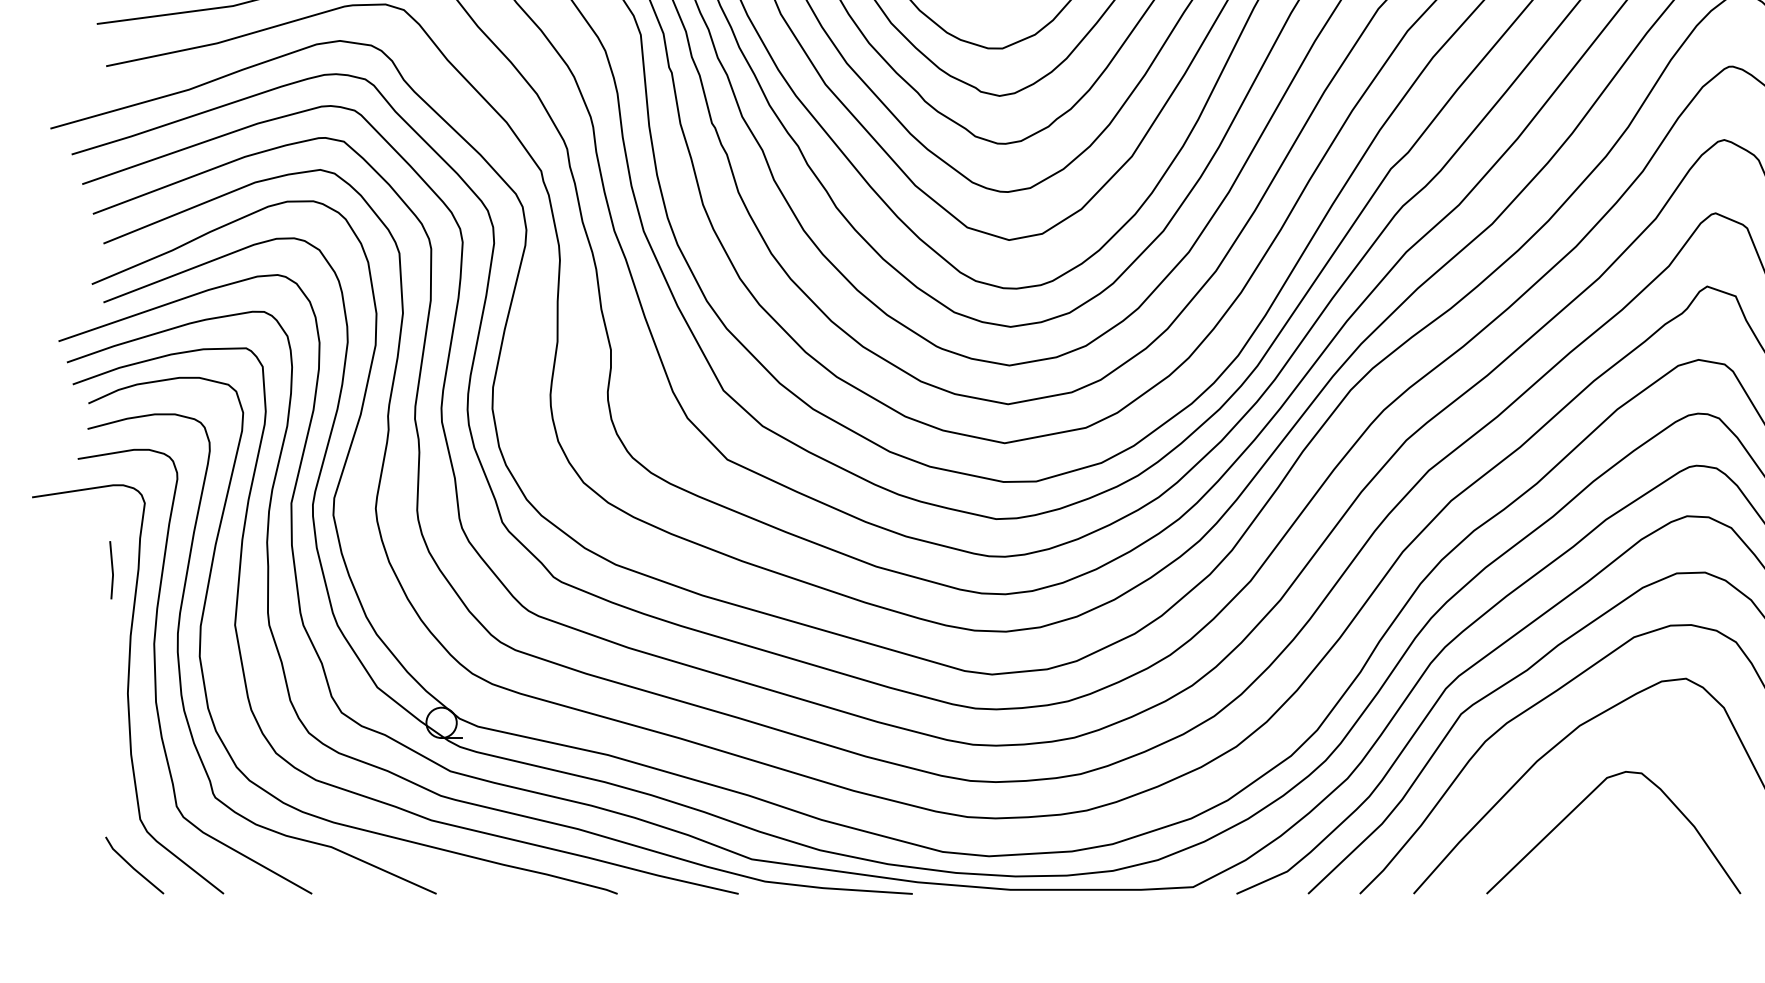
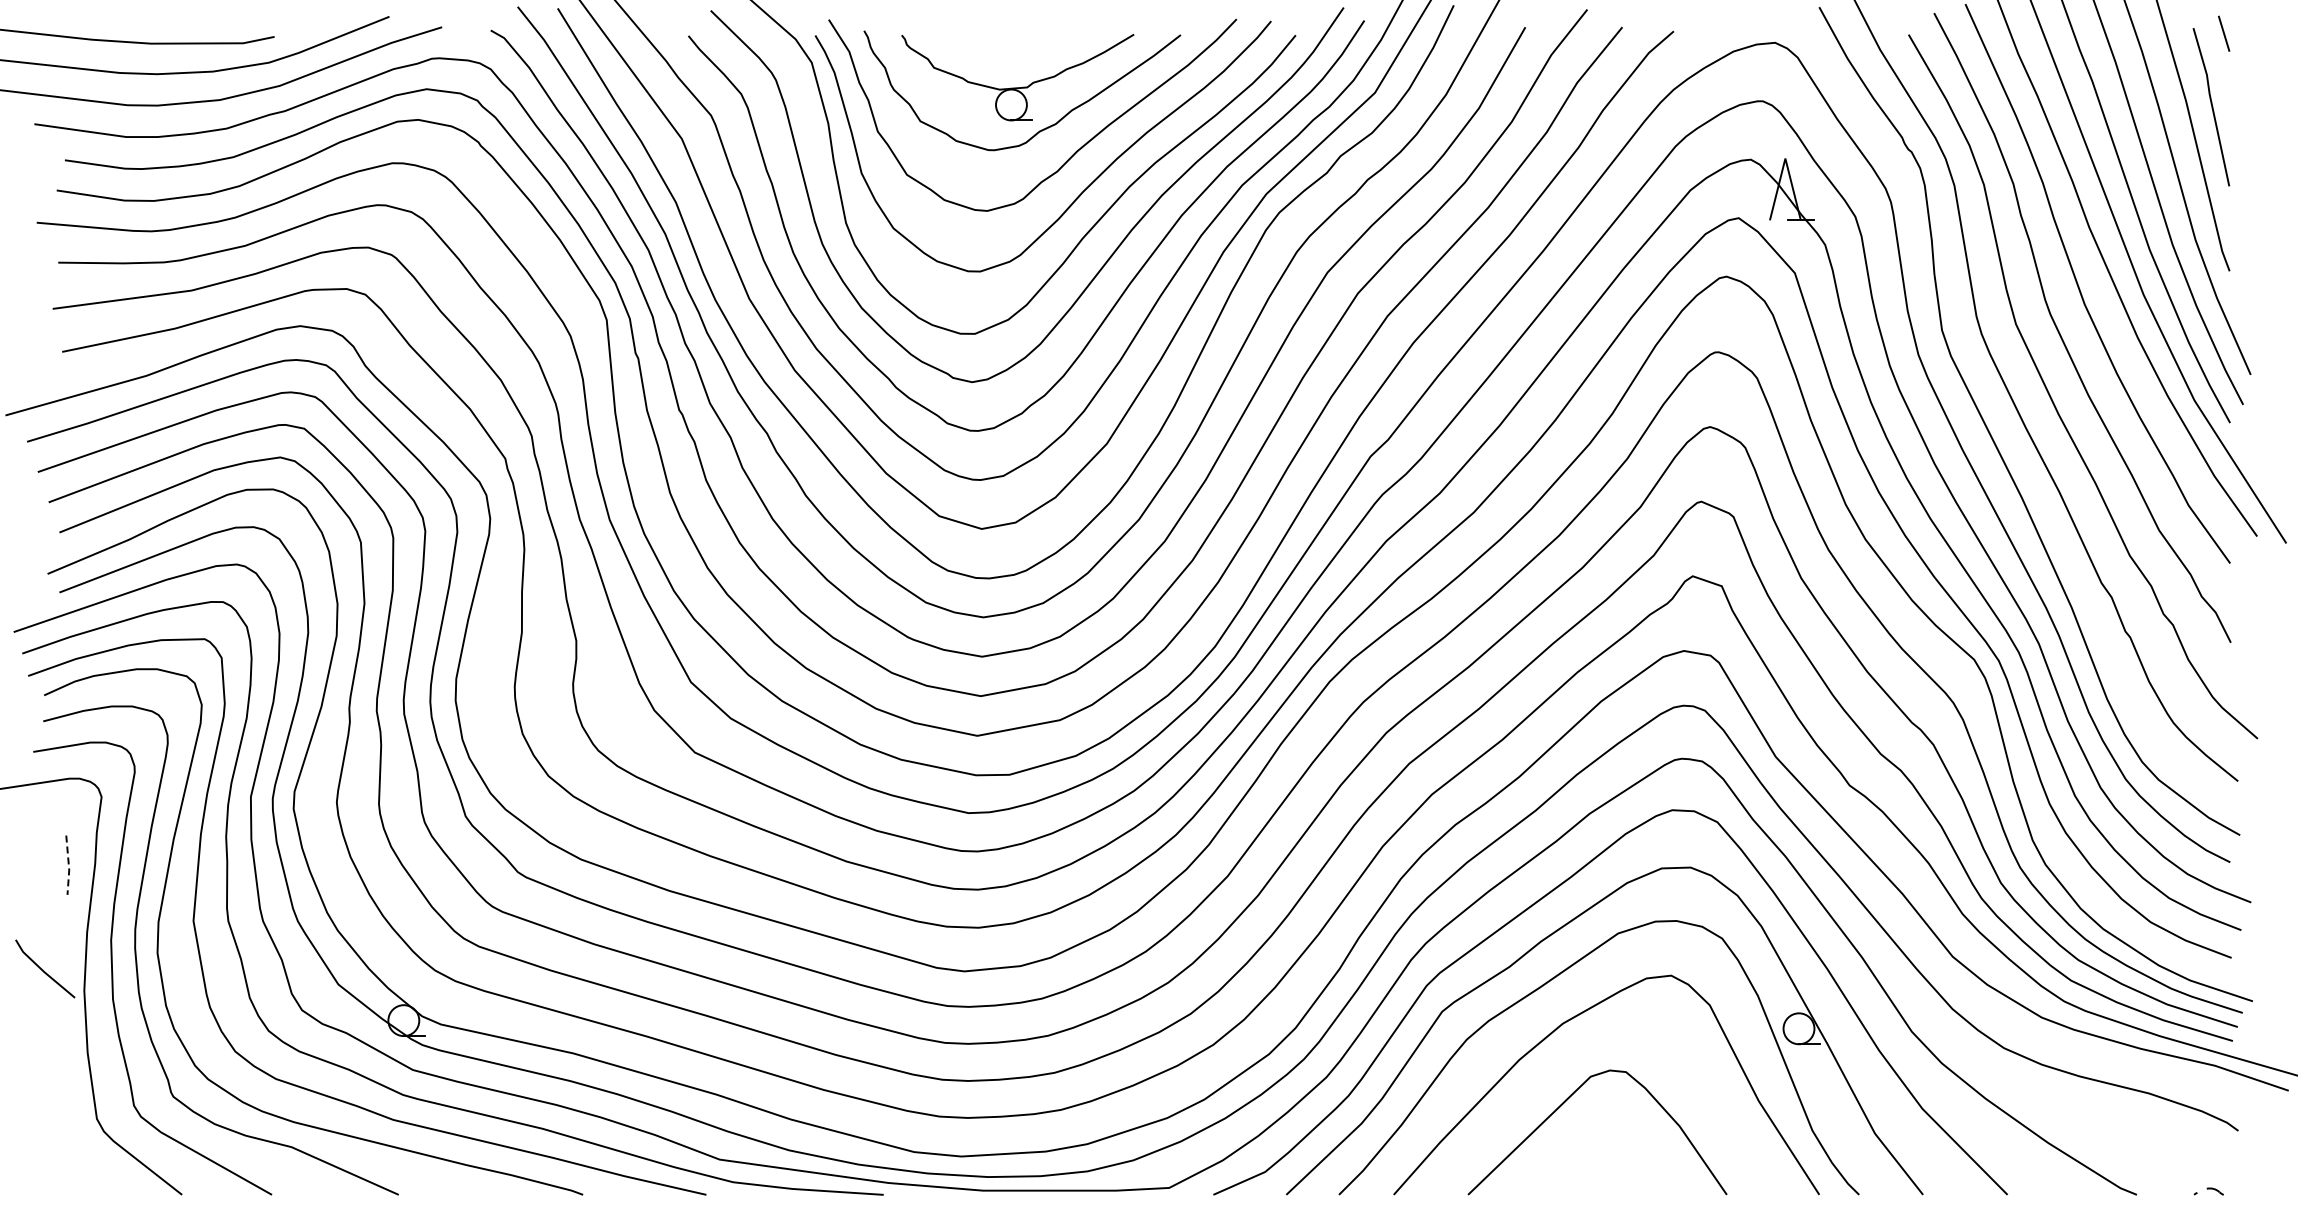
line: (112, 571) -> (68, 866), solid -> dashed
line: (132, 866) -> (43, 969), moved

